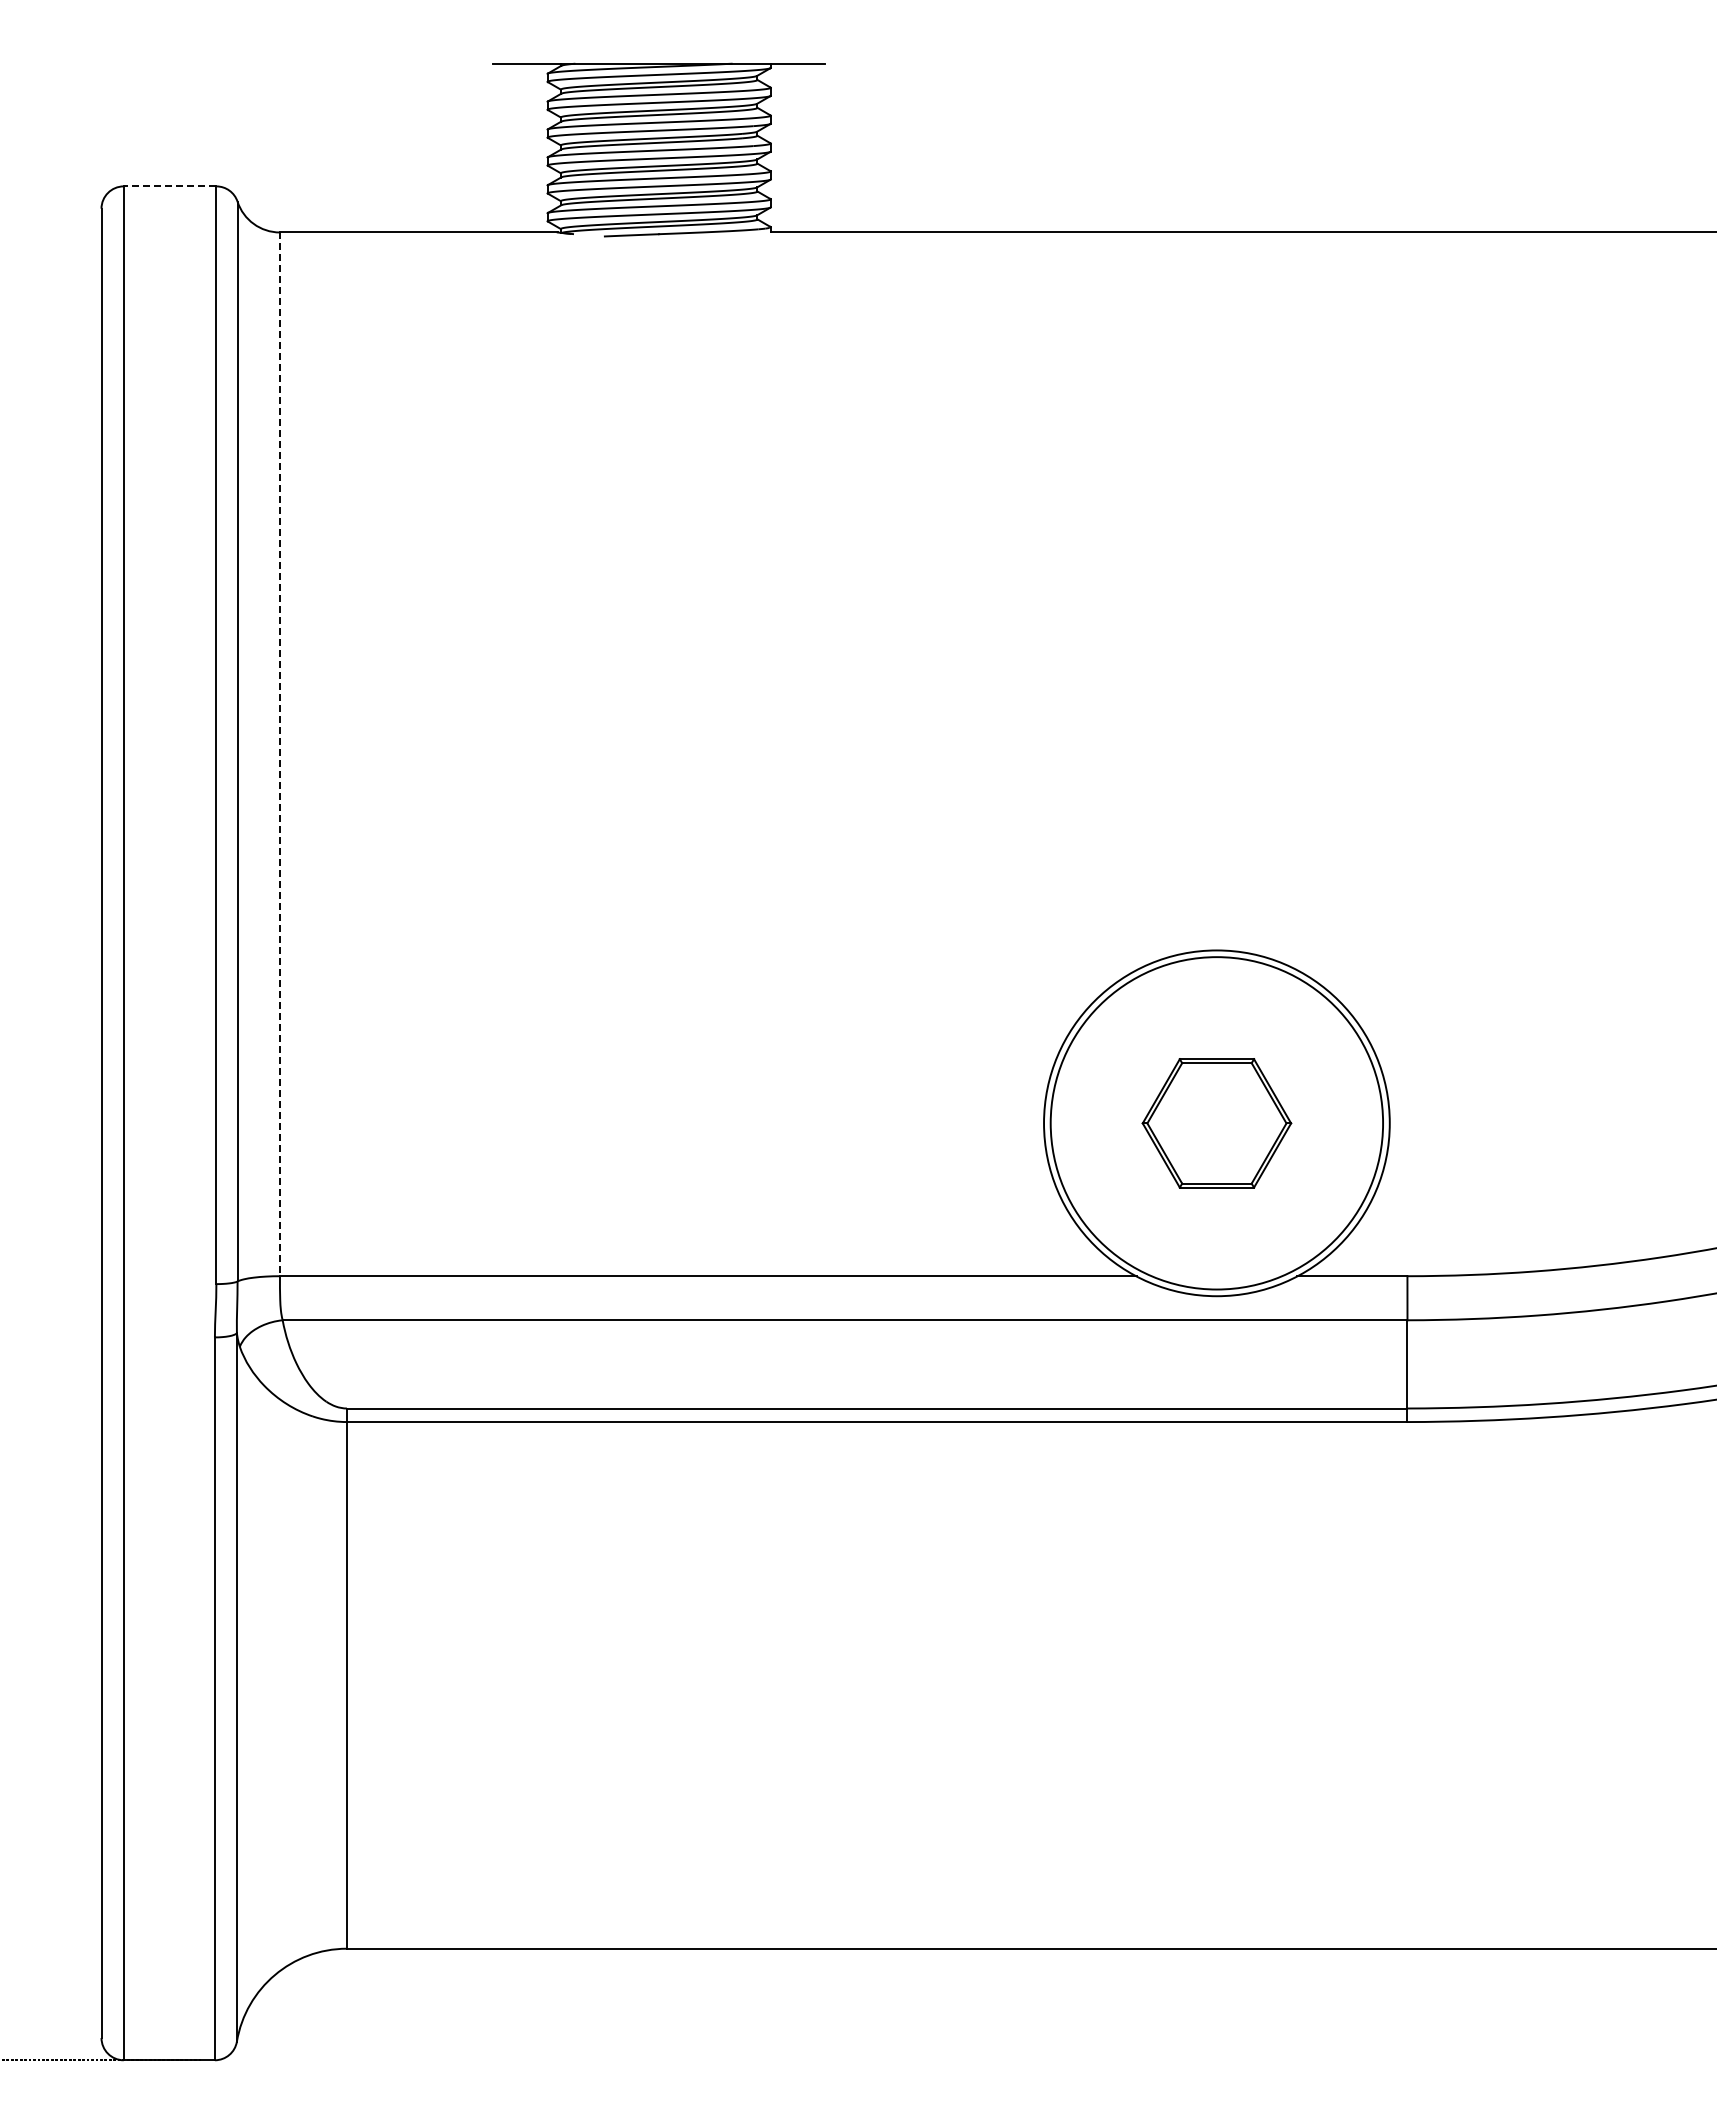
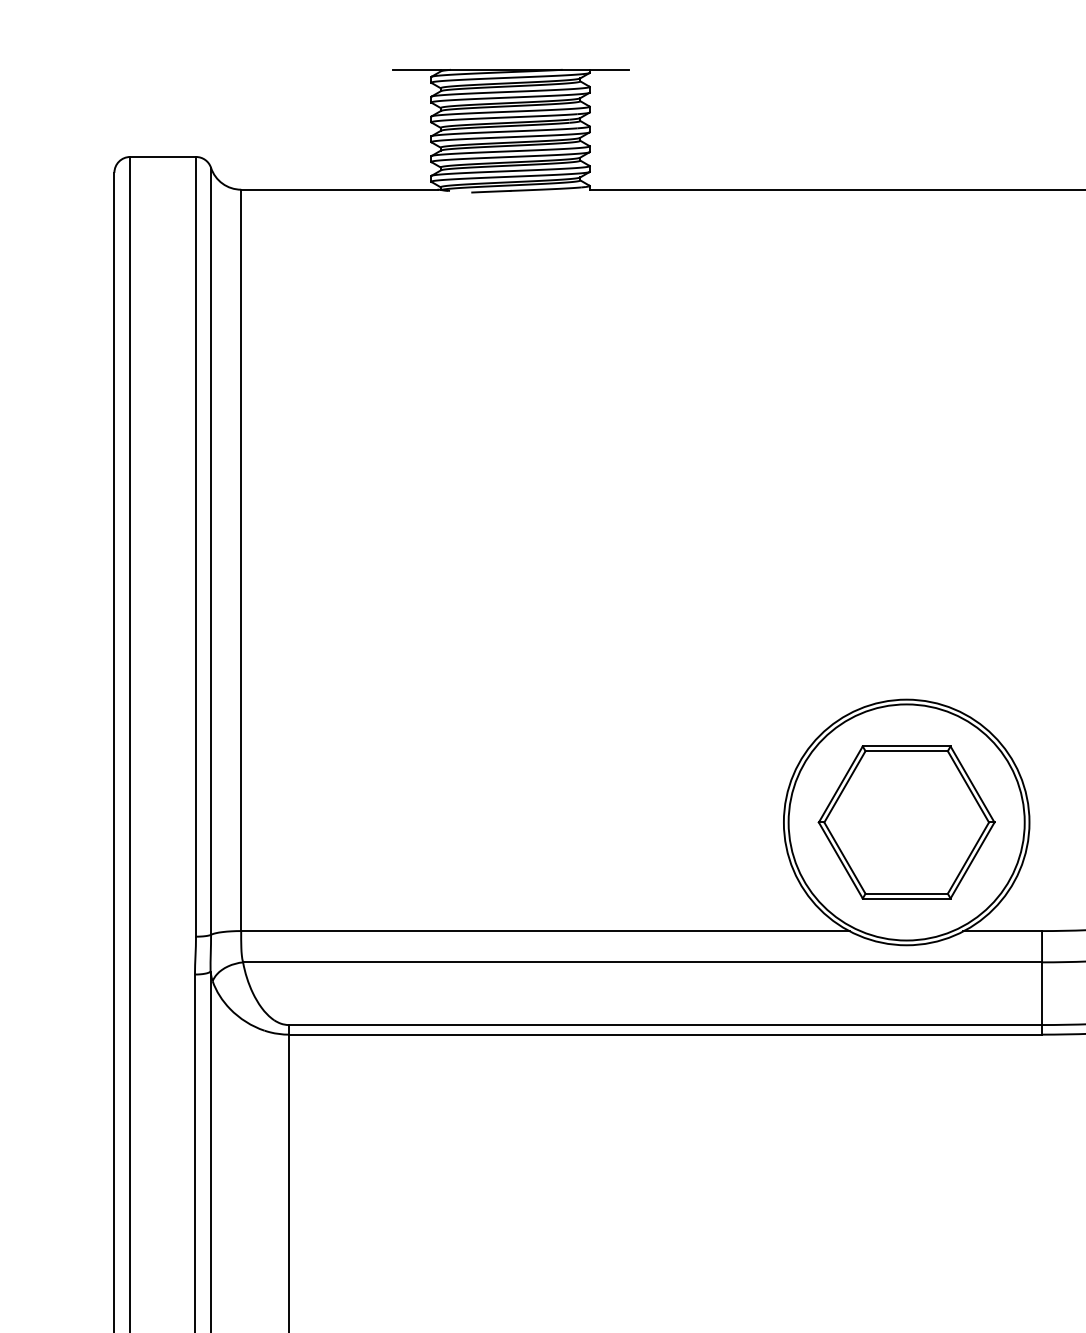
line: (169, 186) -> (162, 157), dashed -> solid
line: (279, 754) -> (240, 560), dashed -> solid
part: (1216, 1123) -> (906, 822), size x1.67

